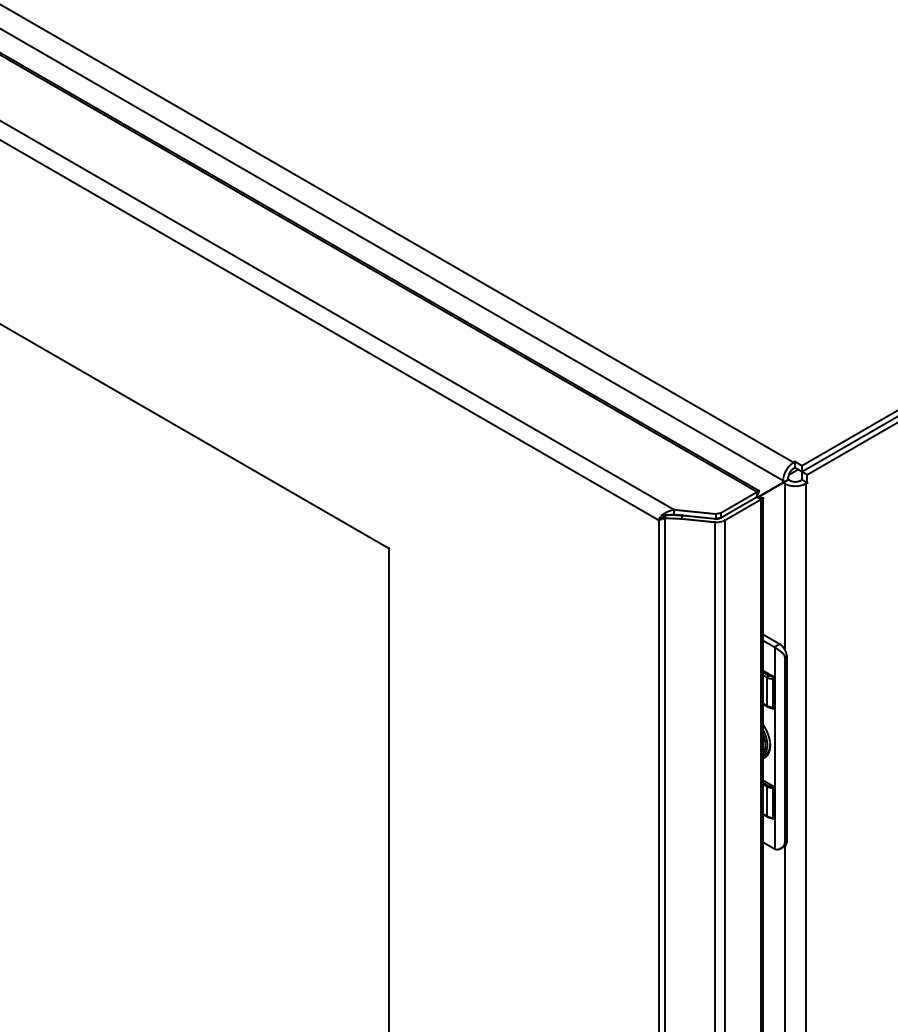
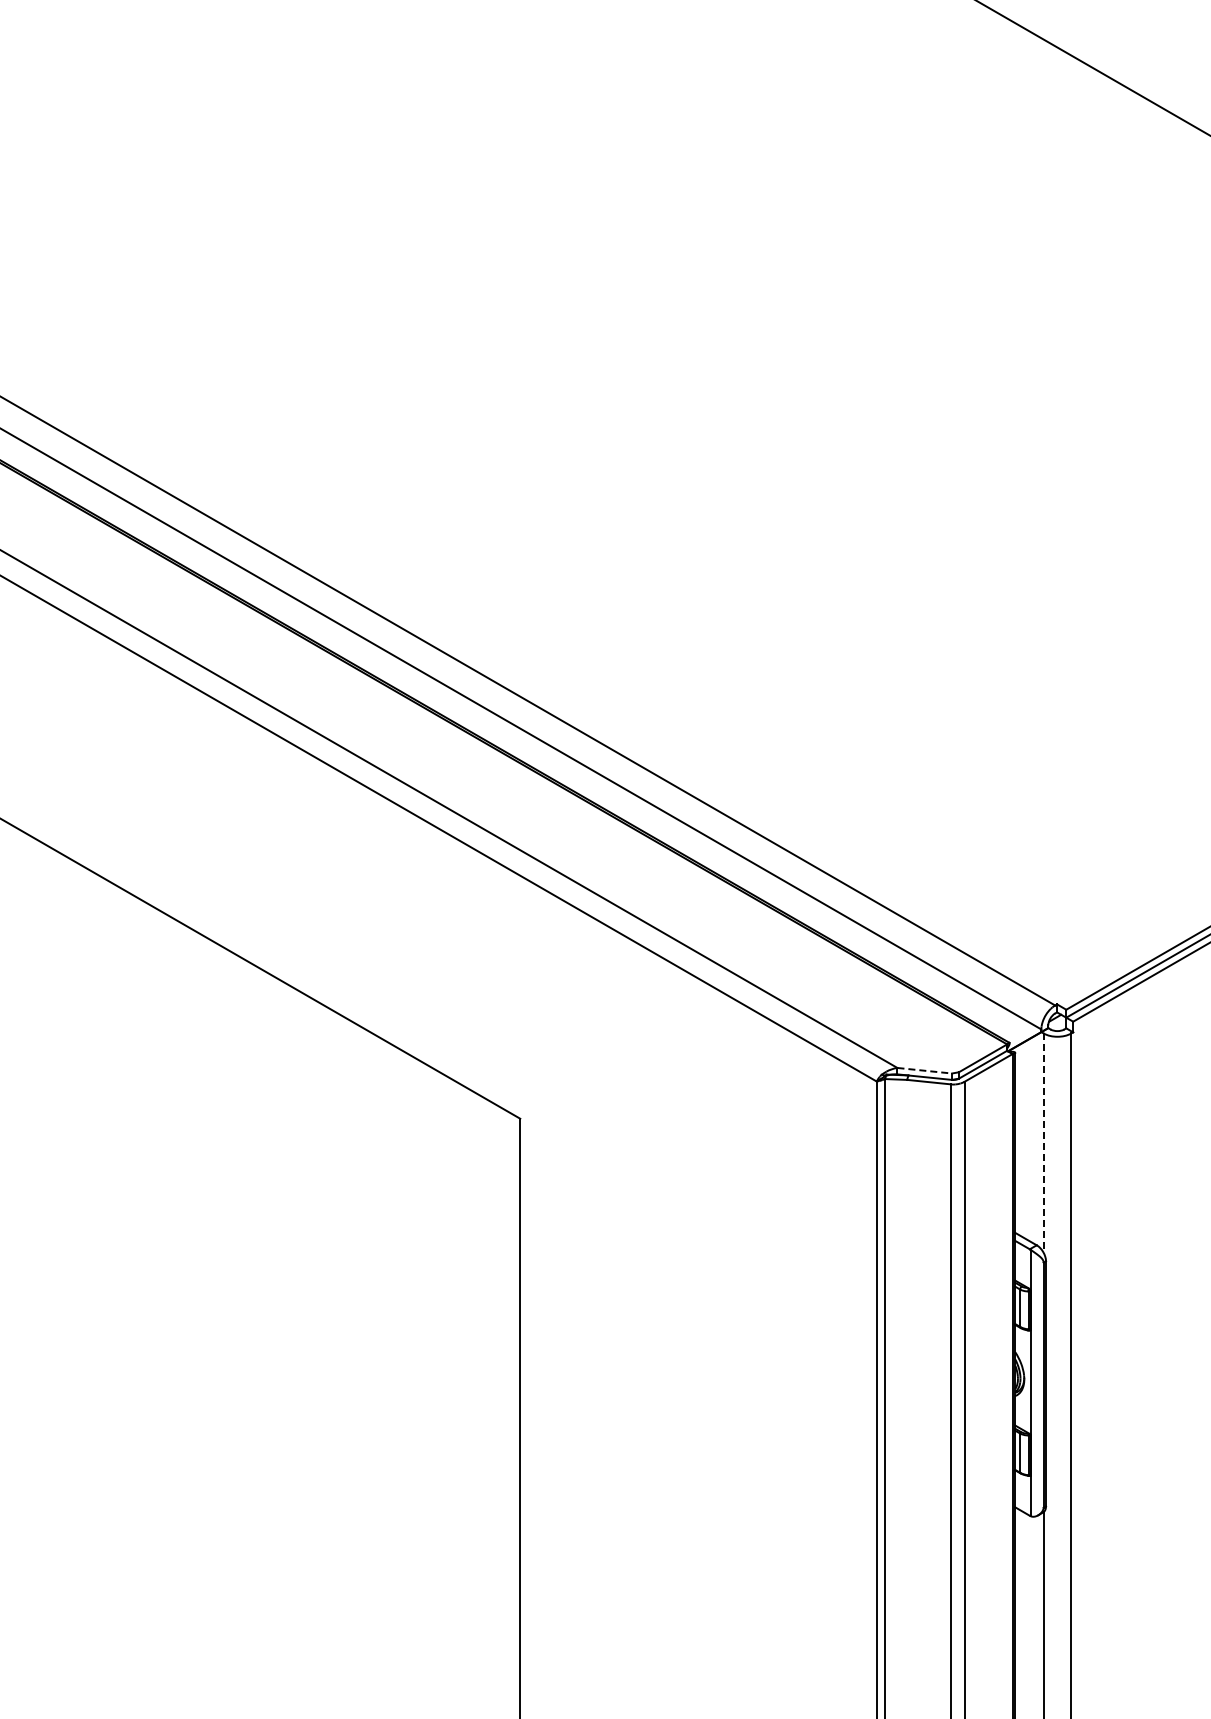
line: (695, 511) -> (925, 1070), solid -> dashed
line: (784, 567) -> (1043, 1143), solid -> dashed

